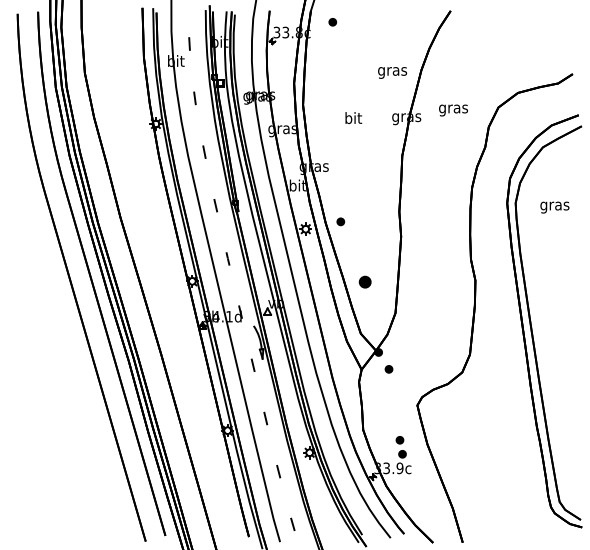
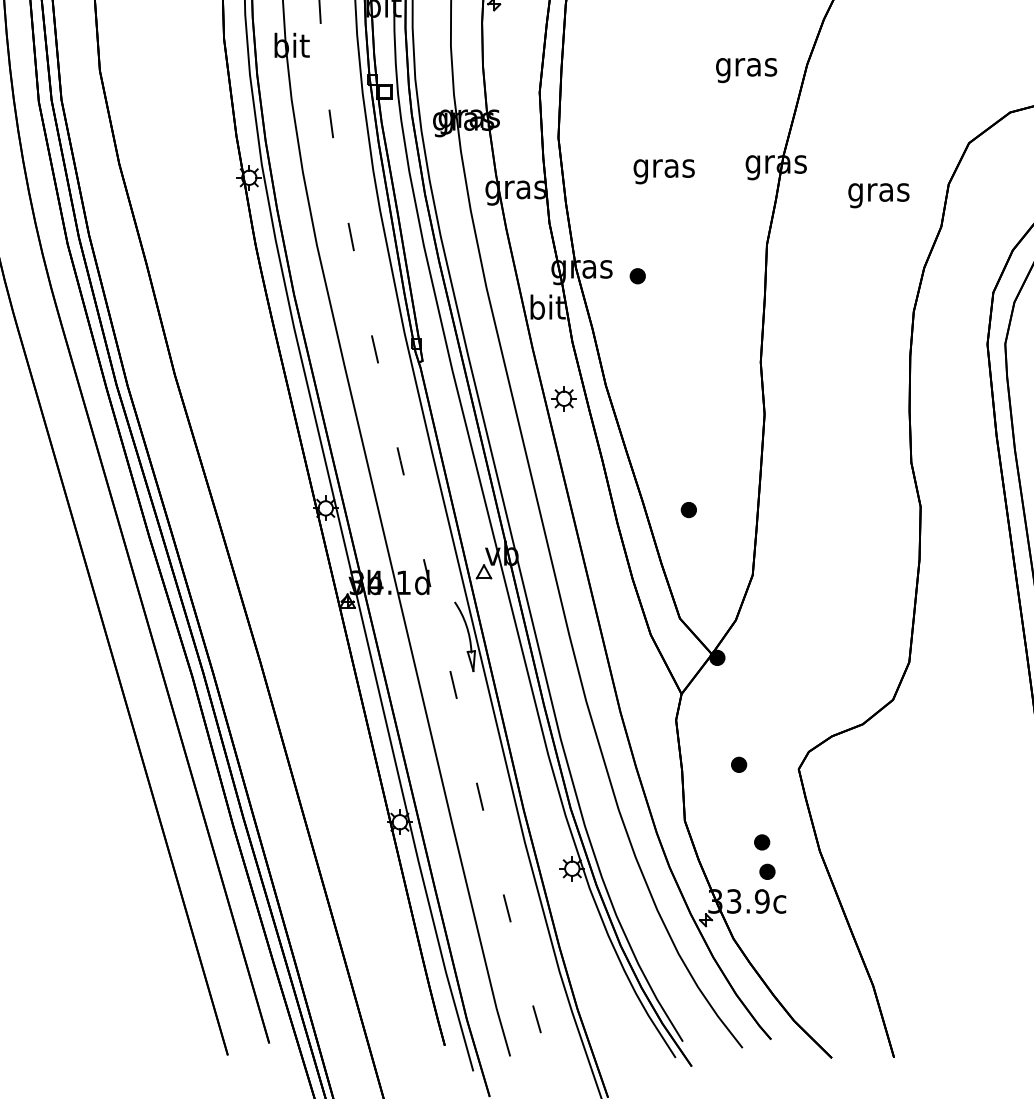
text: (453, 110) -> (878, 195), moved
text: (352, 119) -> (662, 168), bit -> gras
part: (340, 221) -> (637, 275), moved
part: (364, 281) -> (687, 508), size x0.62
part: (388, 369) -> (738, 765), moved

